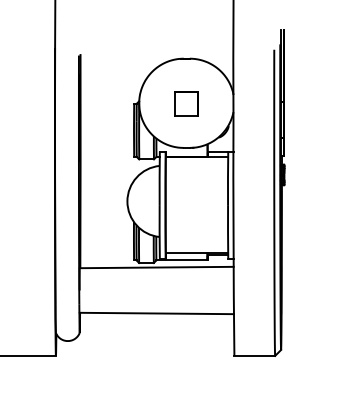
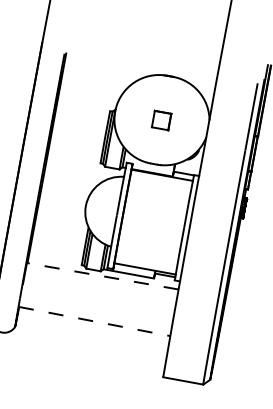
part: (186, 103) -> (161, 120), size x0.7
line: (156, 267) -> (102, 276), solid -> dashed
line: (157, 313) -> (95, 321), solid -> dashed

